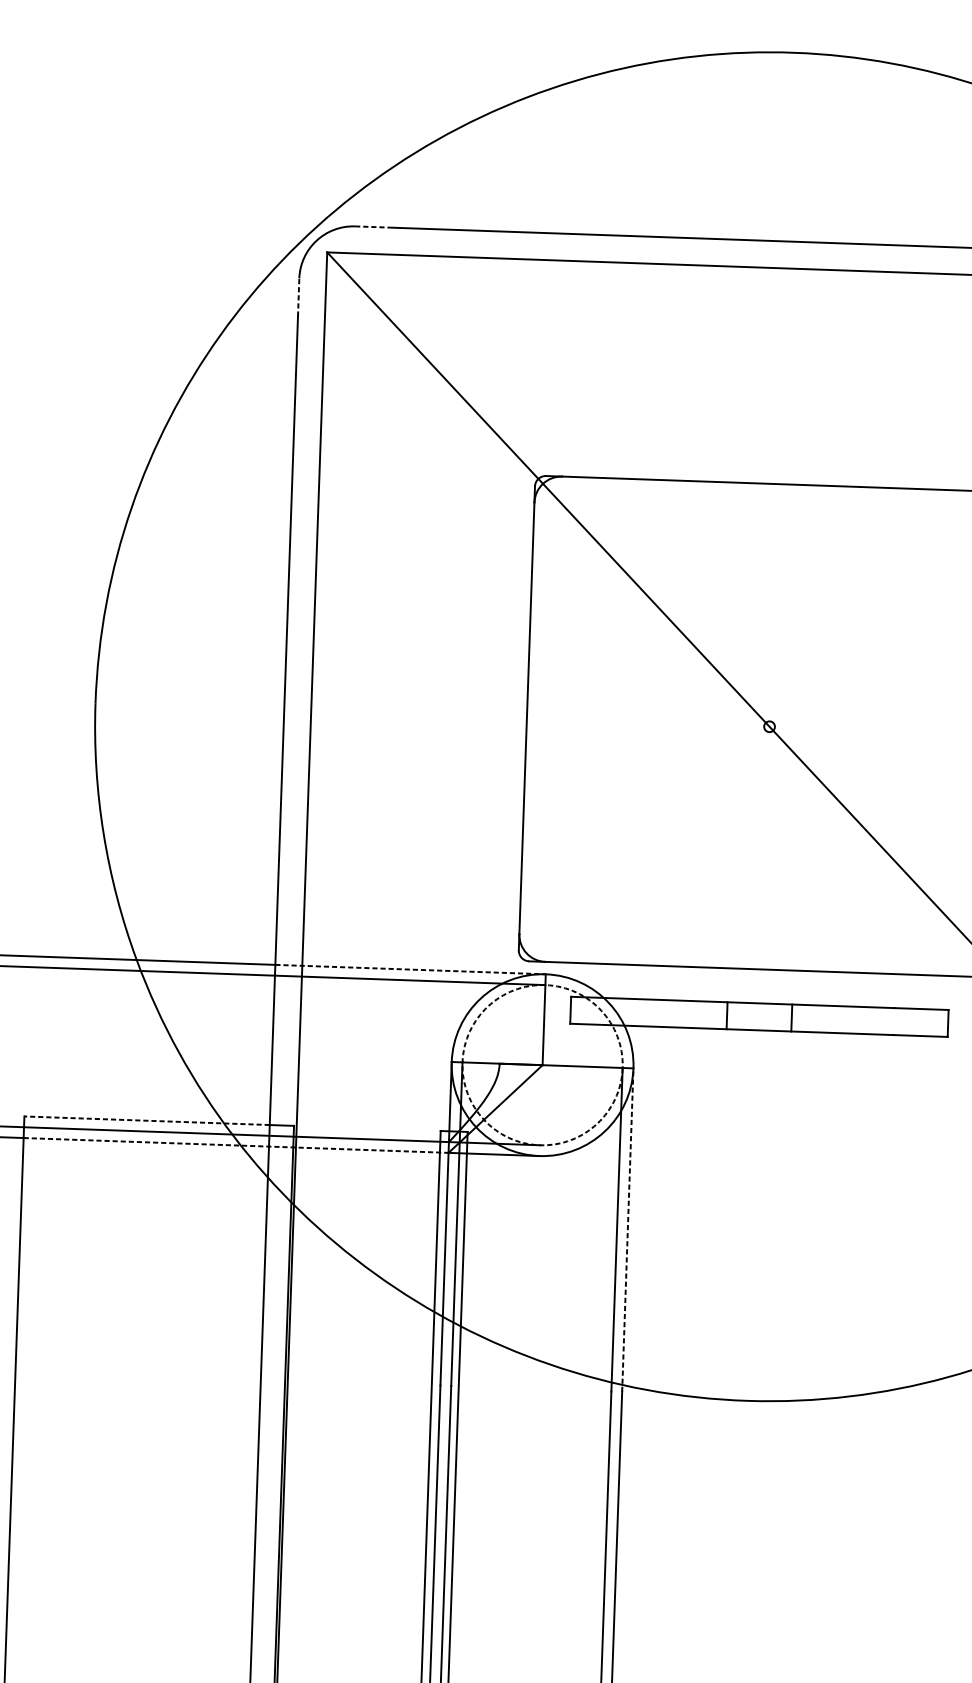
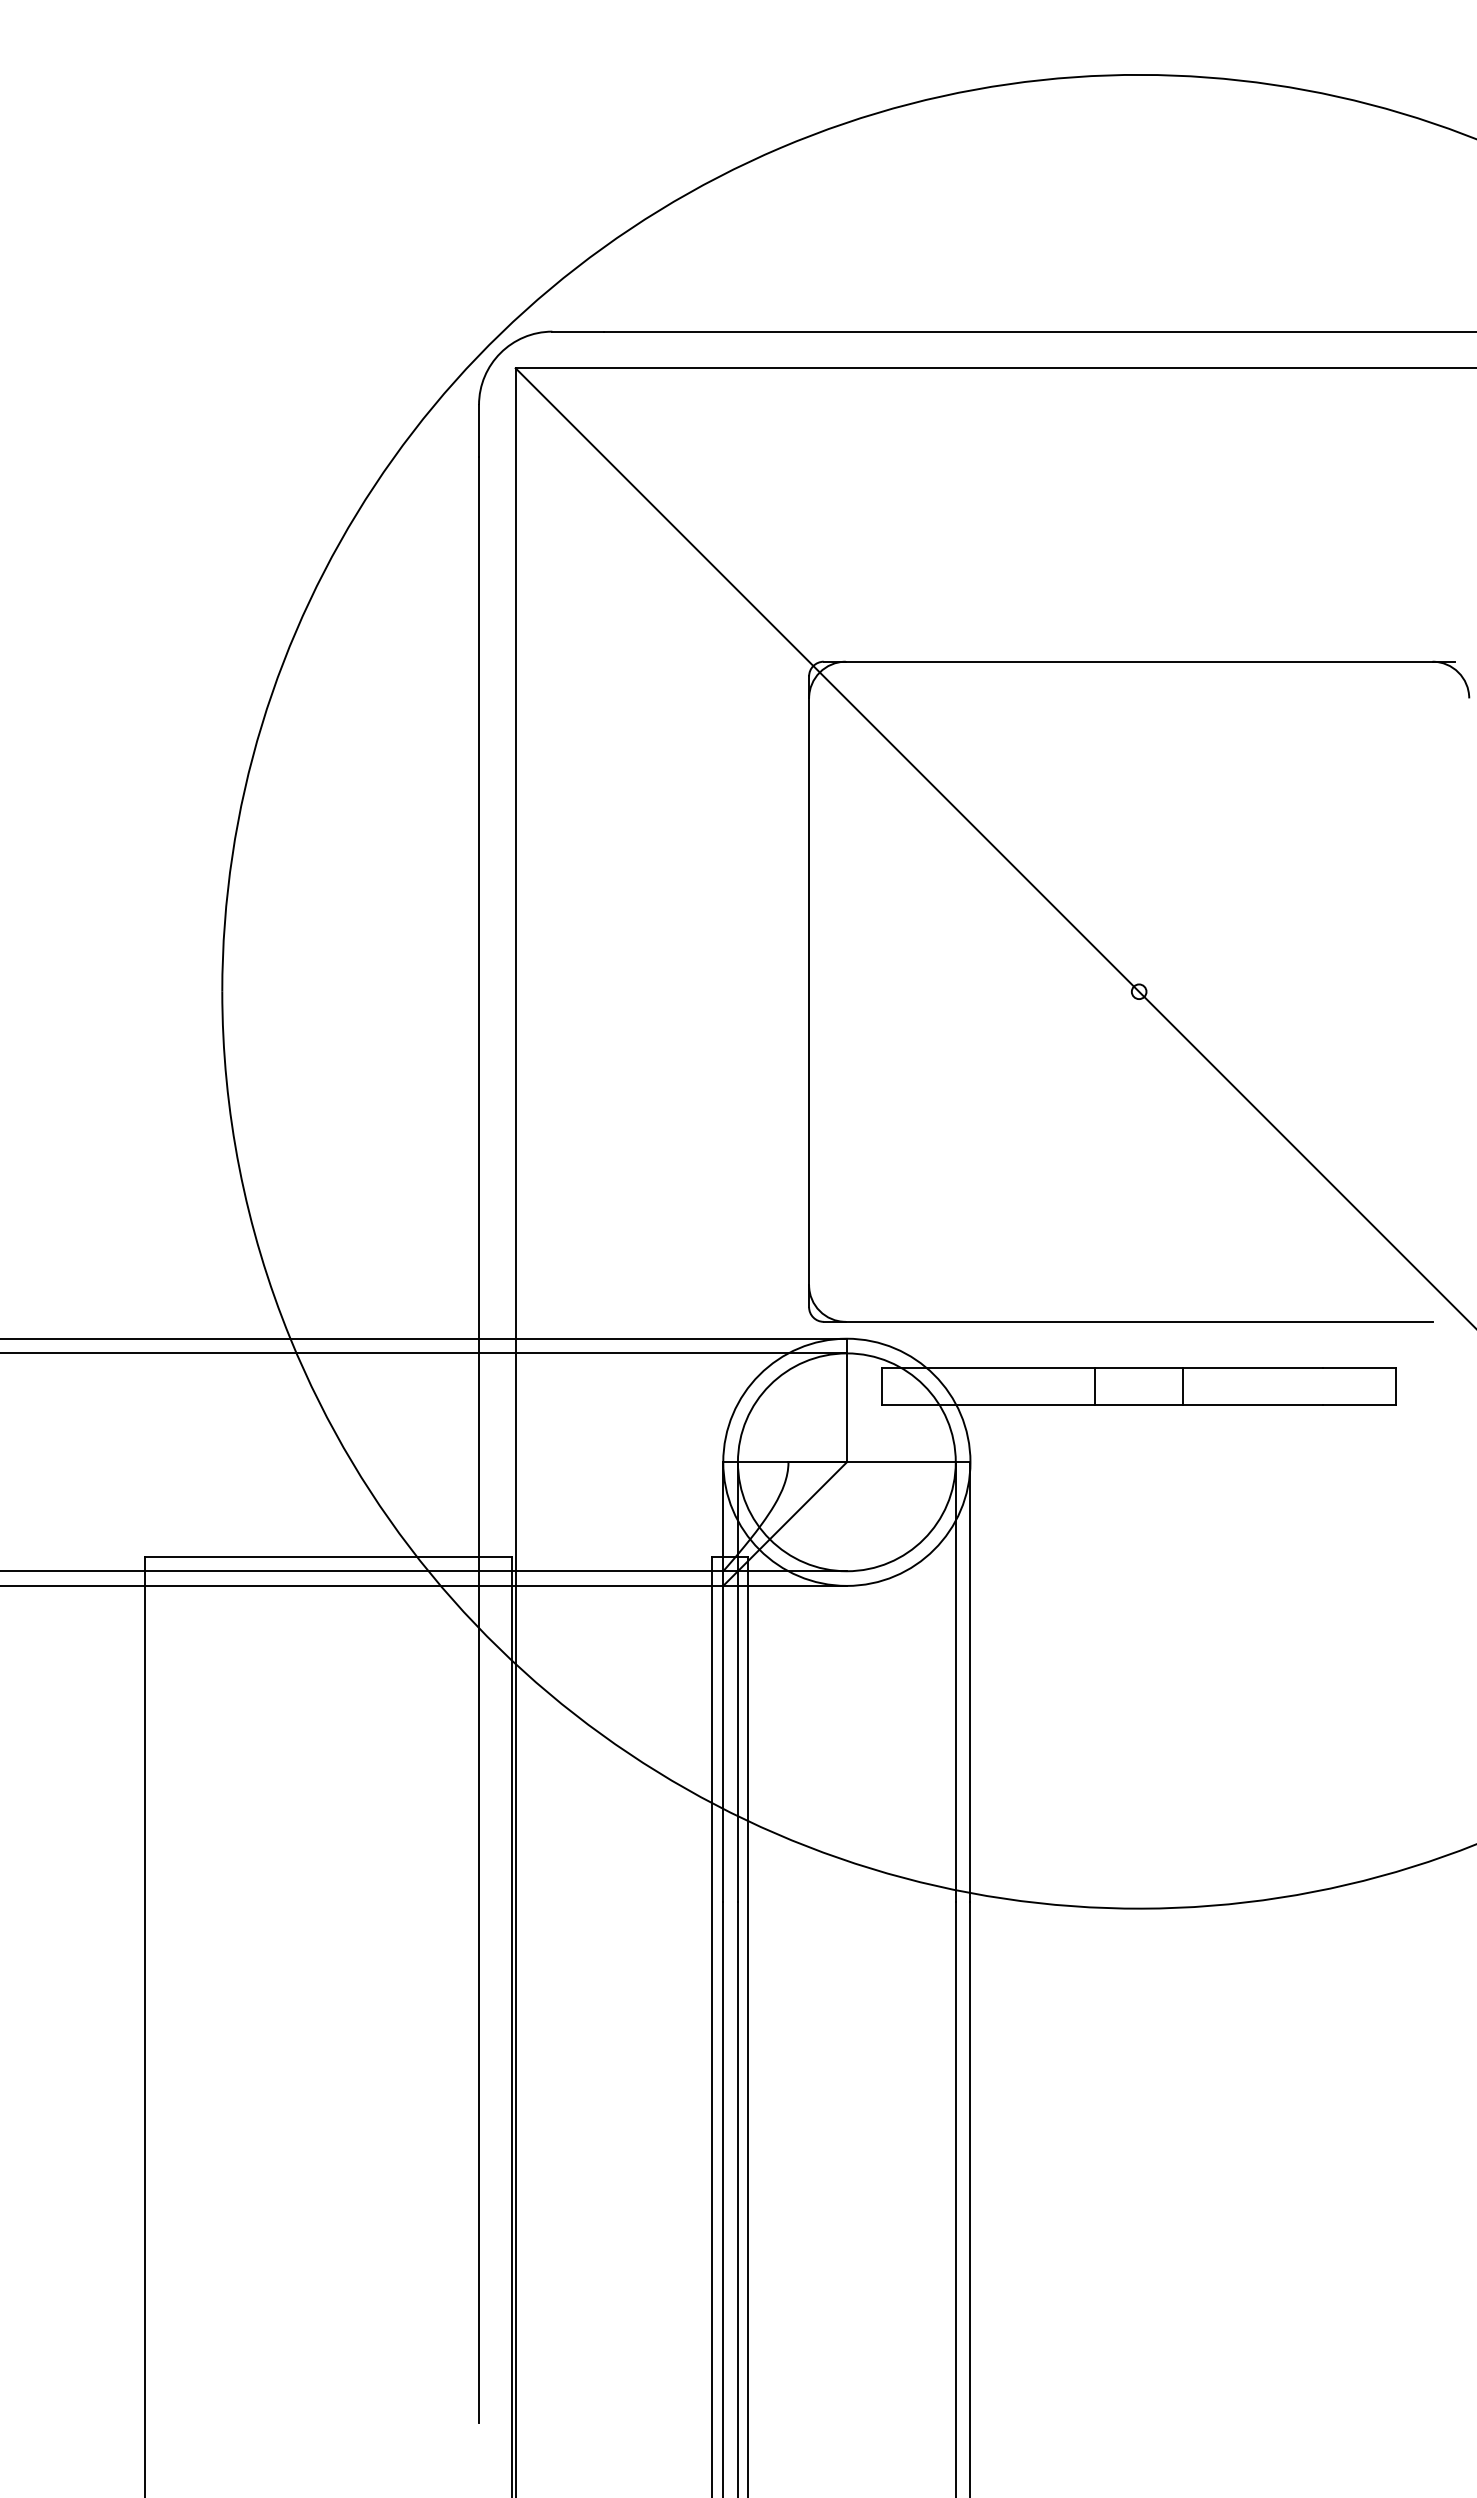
line: (374, 226) -> (578, 331), dashed -> solid
line: (299, 297) -> (479, 430), dashed -> solid
line: (410, 969) -> (662, 1338), dashed -> solid
circle: (542, 1065) -> (846, 1462), dashed -> solid
line: (147, 1120) -> (312, 1556), dashed -> solid
line: (236, 1145) -> (434, 1585), dashed -> solid
line: (627, 1229) -> (970, 1681), dashed -> solid

